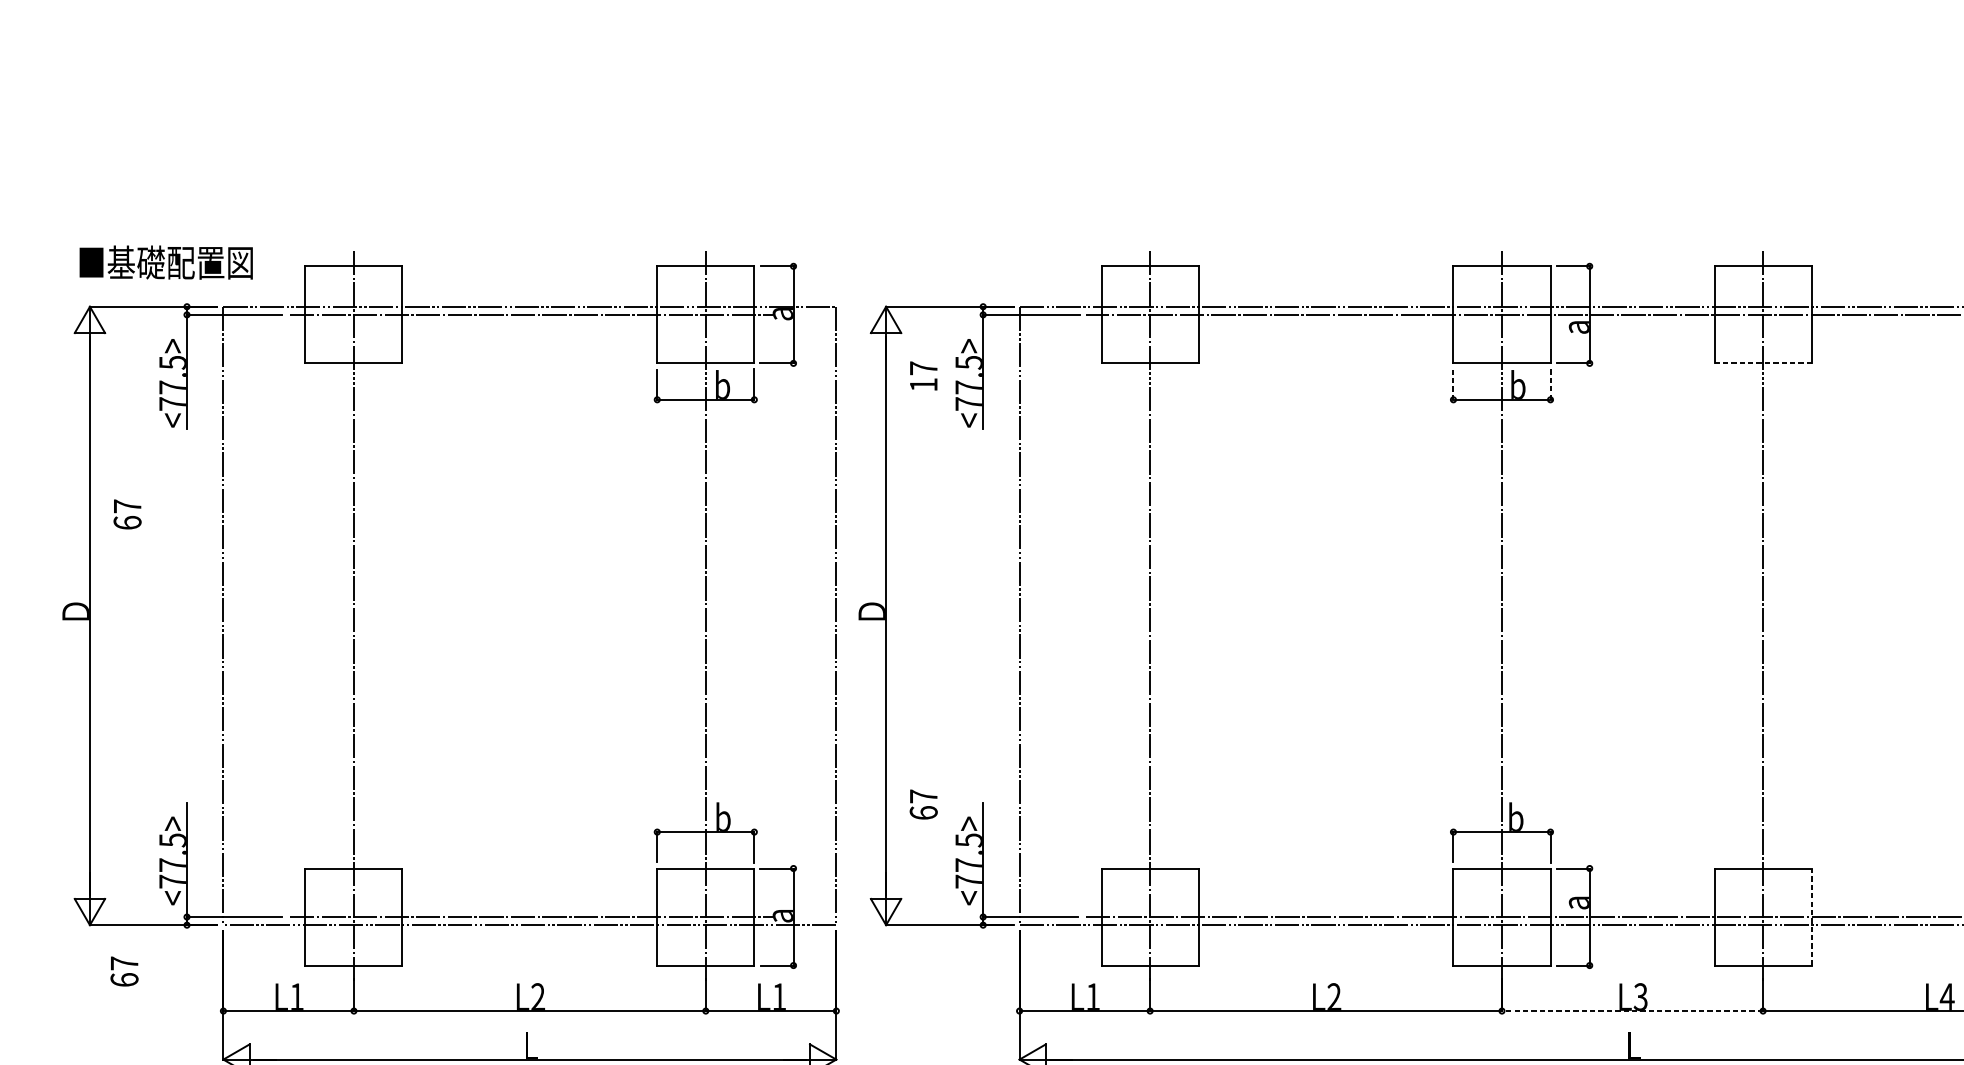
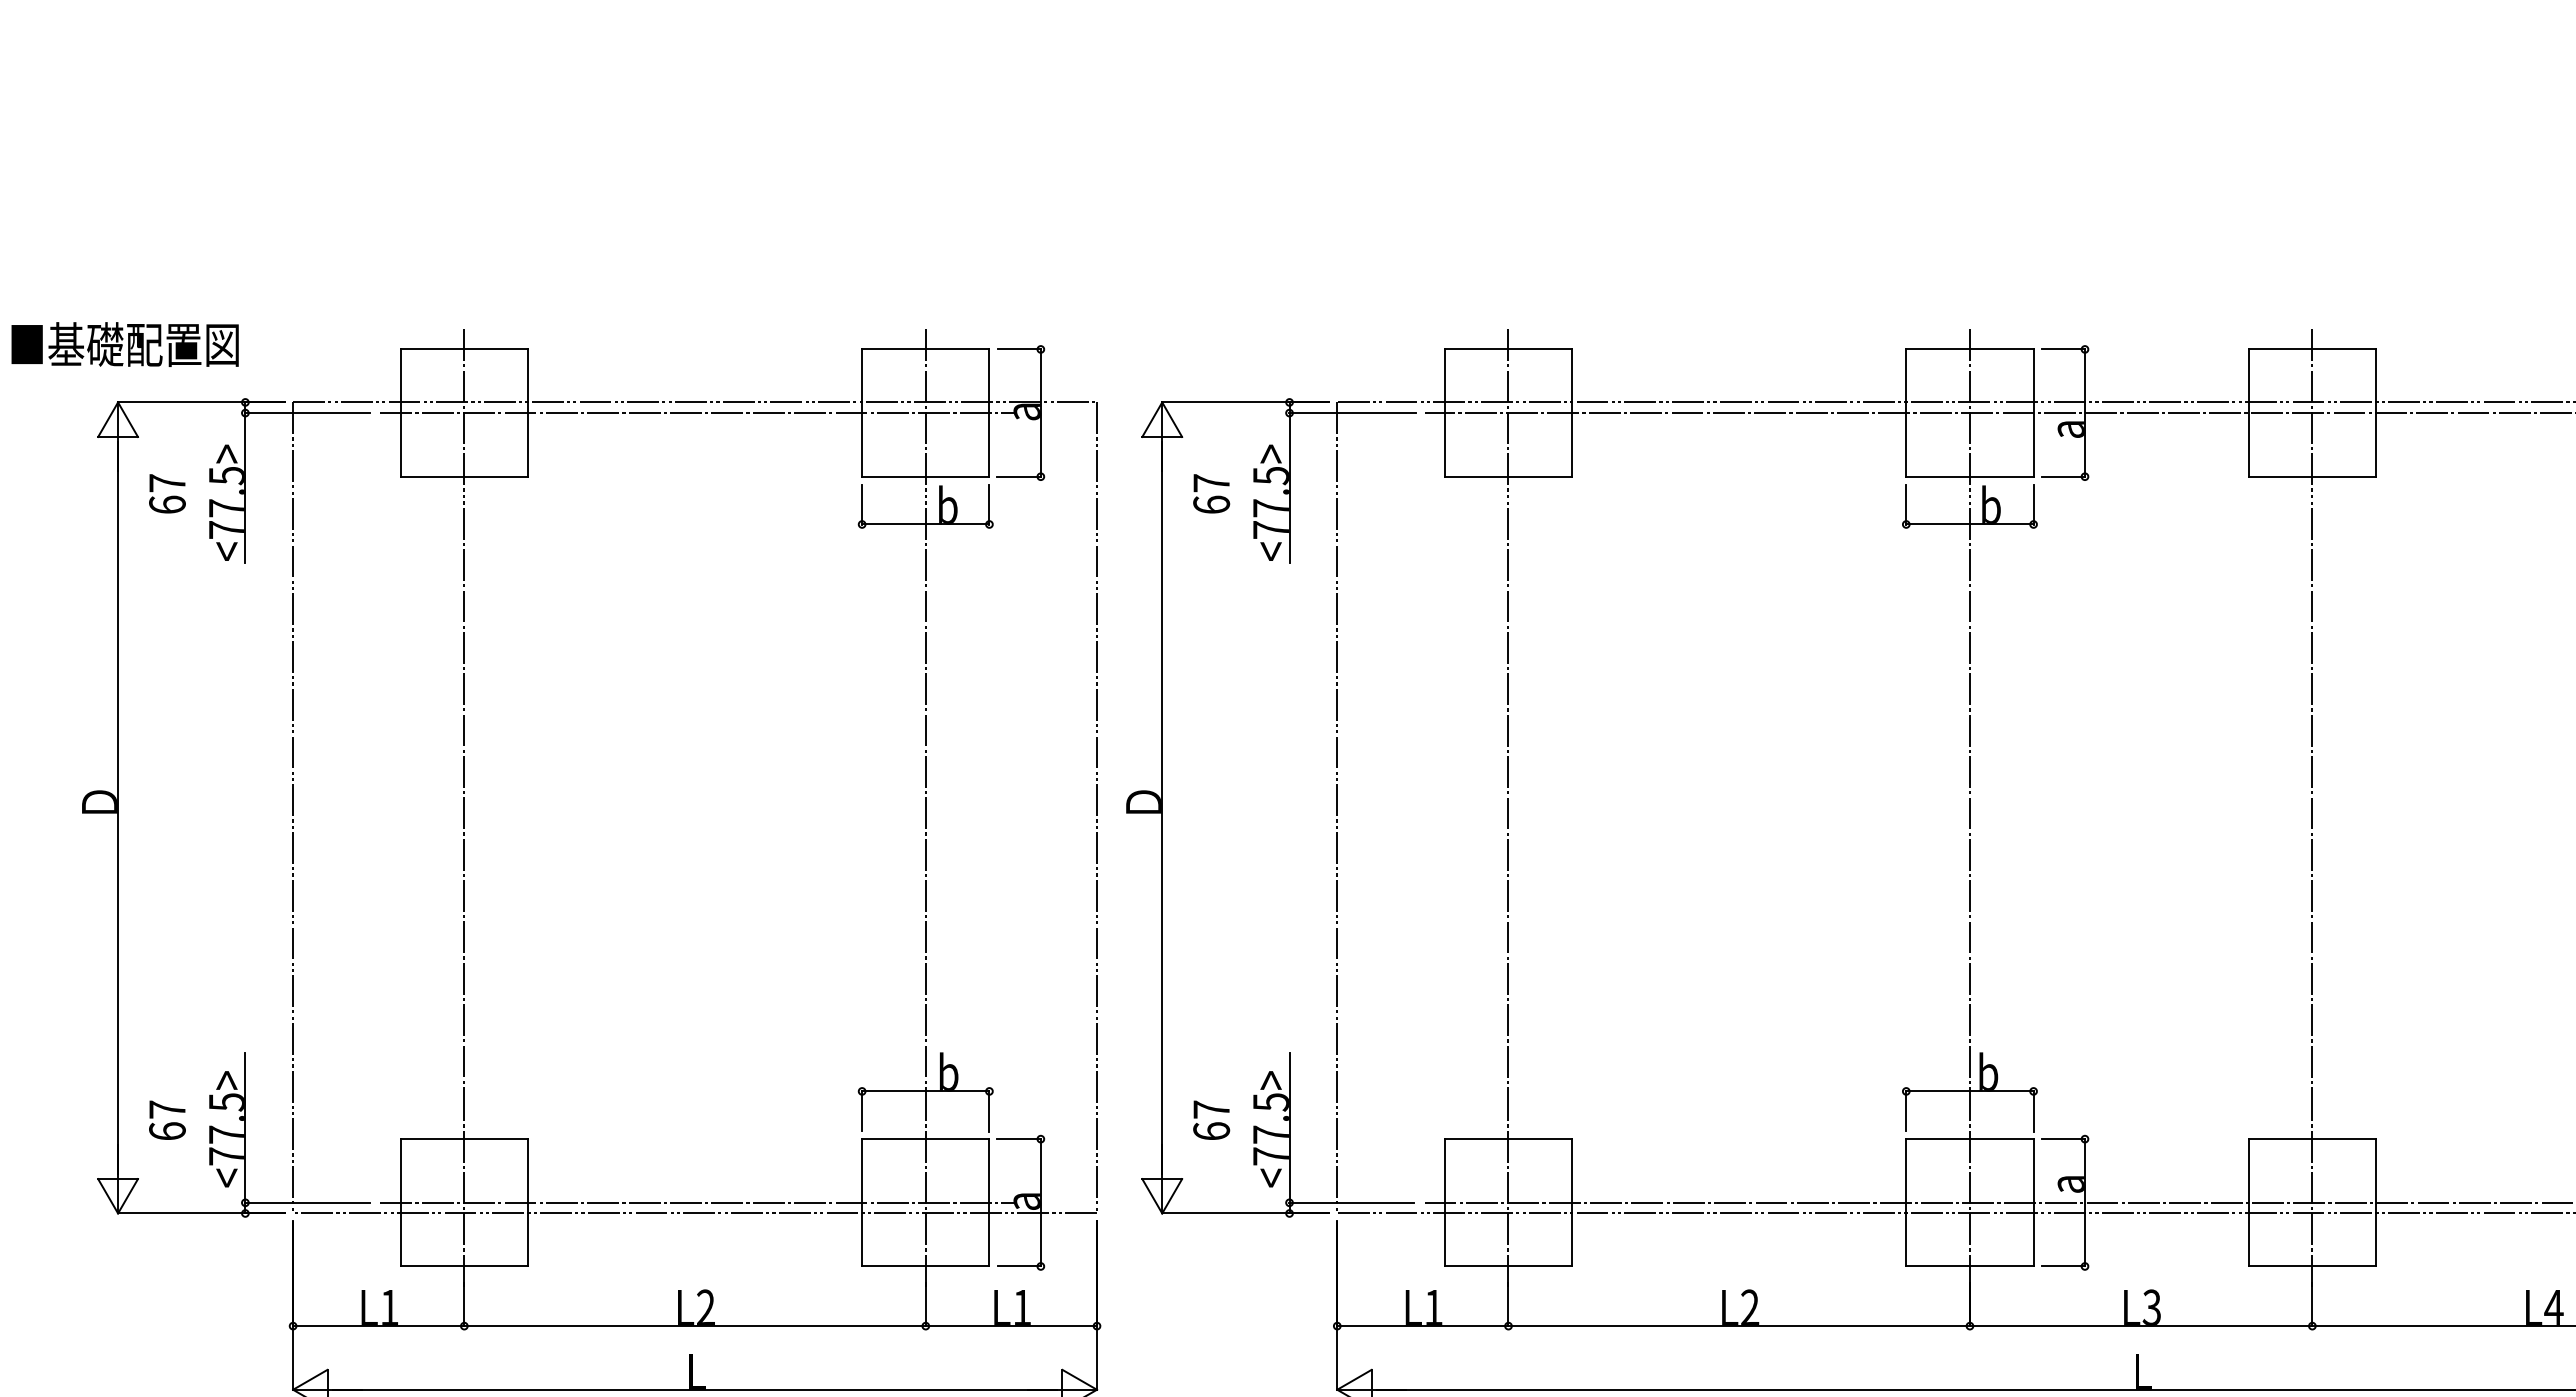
text: (165, 262) -> (124, 344), moved
line: (1763, 363) -> (2312, 476), dashed -> solid
text: (923, 384) -> (1211, 504), 17 -> 67
line: (1453, 384) -> (1906, 504), dashed -> solid
line: (1550, 385) -> (2033, 505), dashed -> solid
text: (127, 514) -> (167, 493), moved
text: (923, 803) -> (1211, 1119), moved
line: (1811, 916) -> (2376, 1202), dashed -> solid
text: (124, 970) -> (167, 1119), moved
line: (1632, 1011) -> (2140, 1326), dashed -> solid

